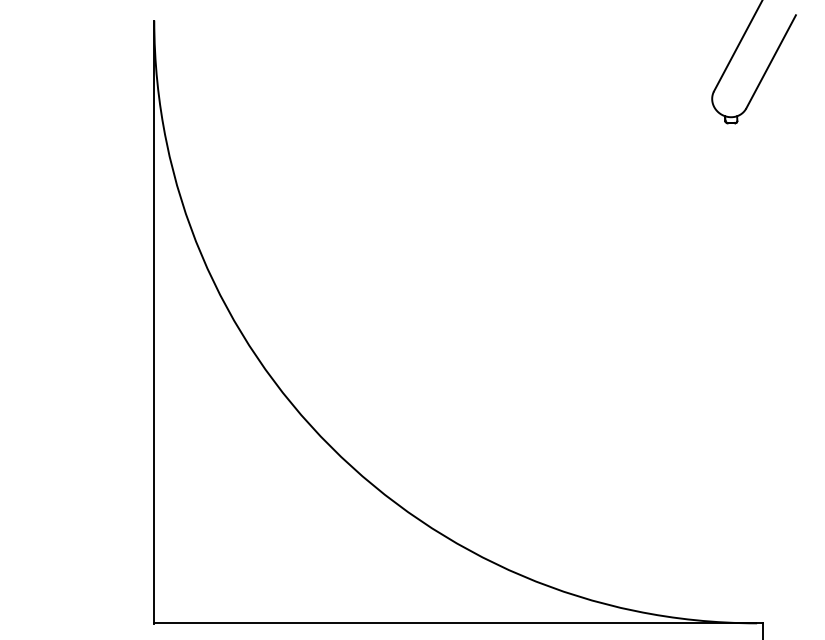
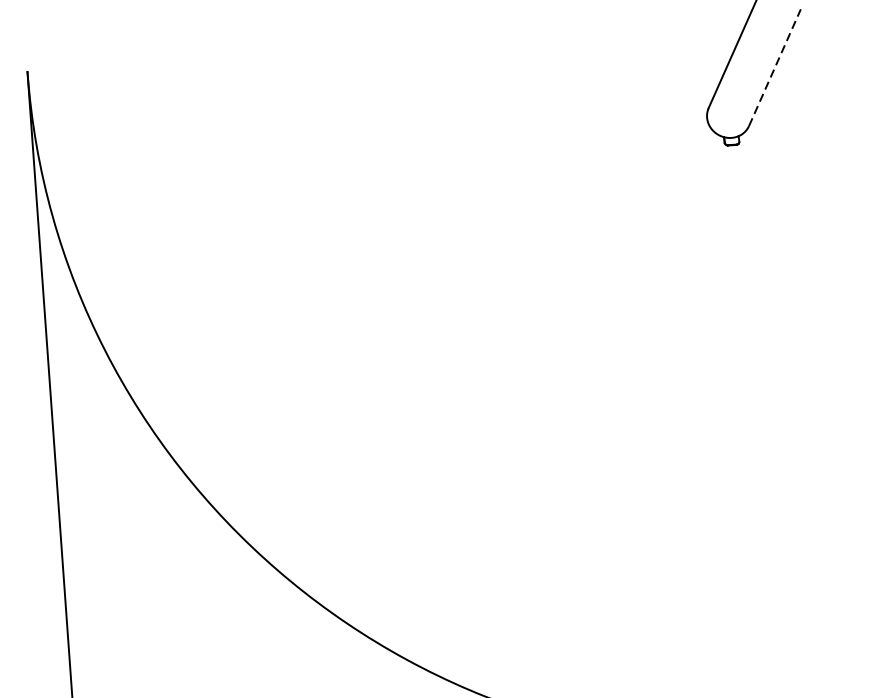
line: (771, 61) -> (775, 67), solid -> dashed

